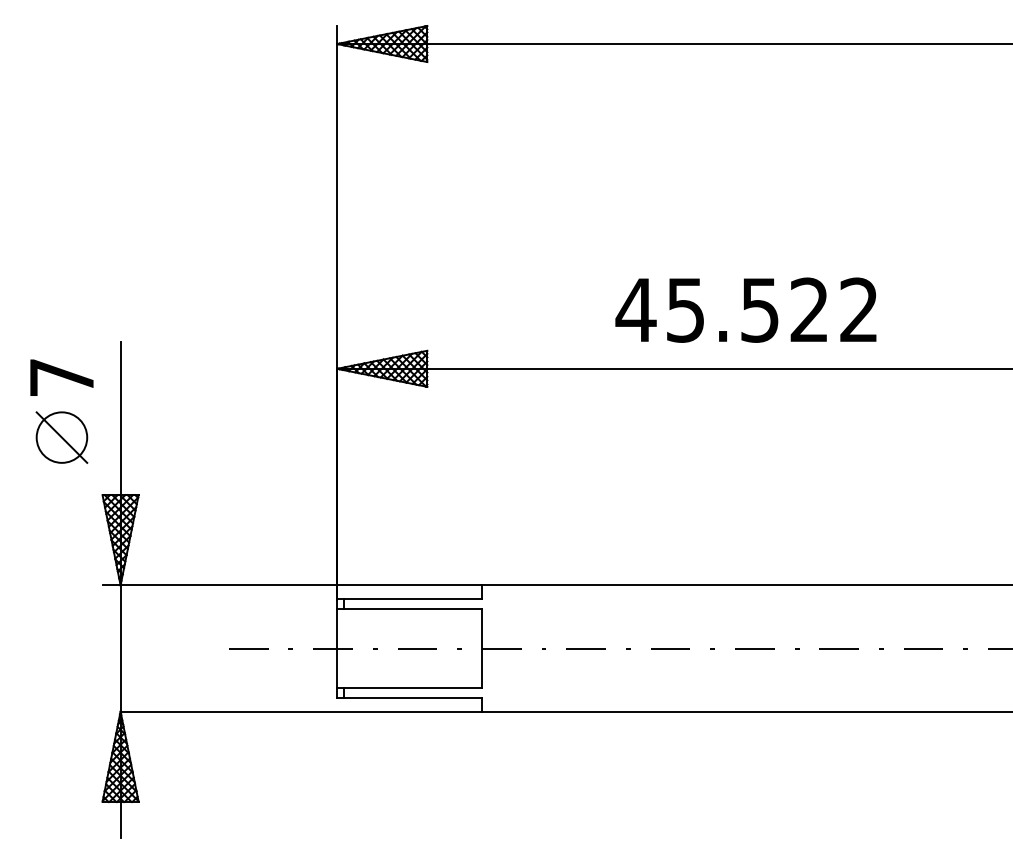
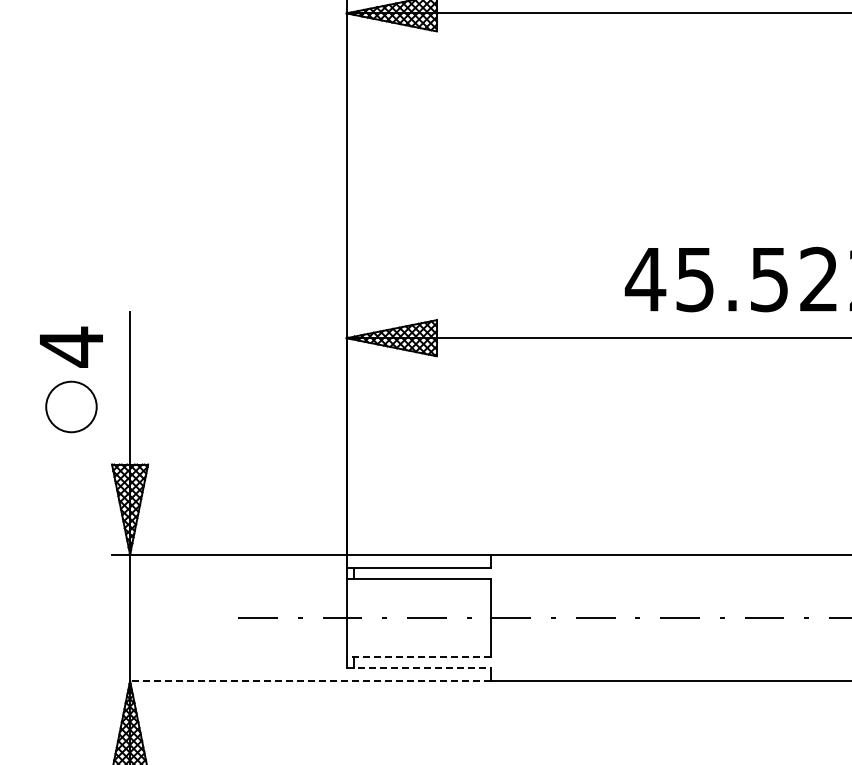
text: (61, 377) -> (71, 346), 7 -> 4
line: (61, 437) -> (71, 406), removed
line: (408, 687) -> (418, 656), solid -> dashed
line: (409, 698) -> (419, 667), solid -> dashed
line: (300, 711) -> (310, 680), solid -> dashed

